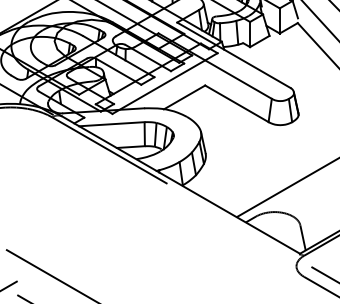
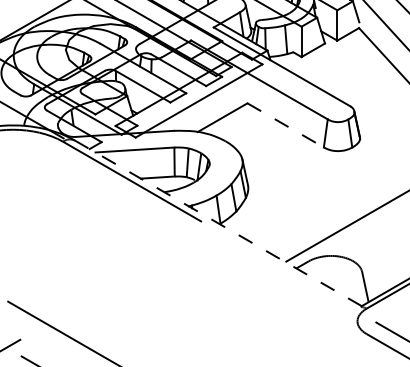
line: (236, 103) -> (285, 125), solid -> dashed
line: (180, 184) -> (217, 222), solid -> dashed

